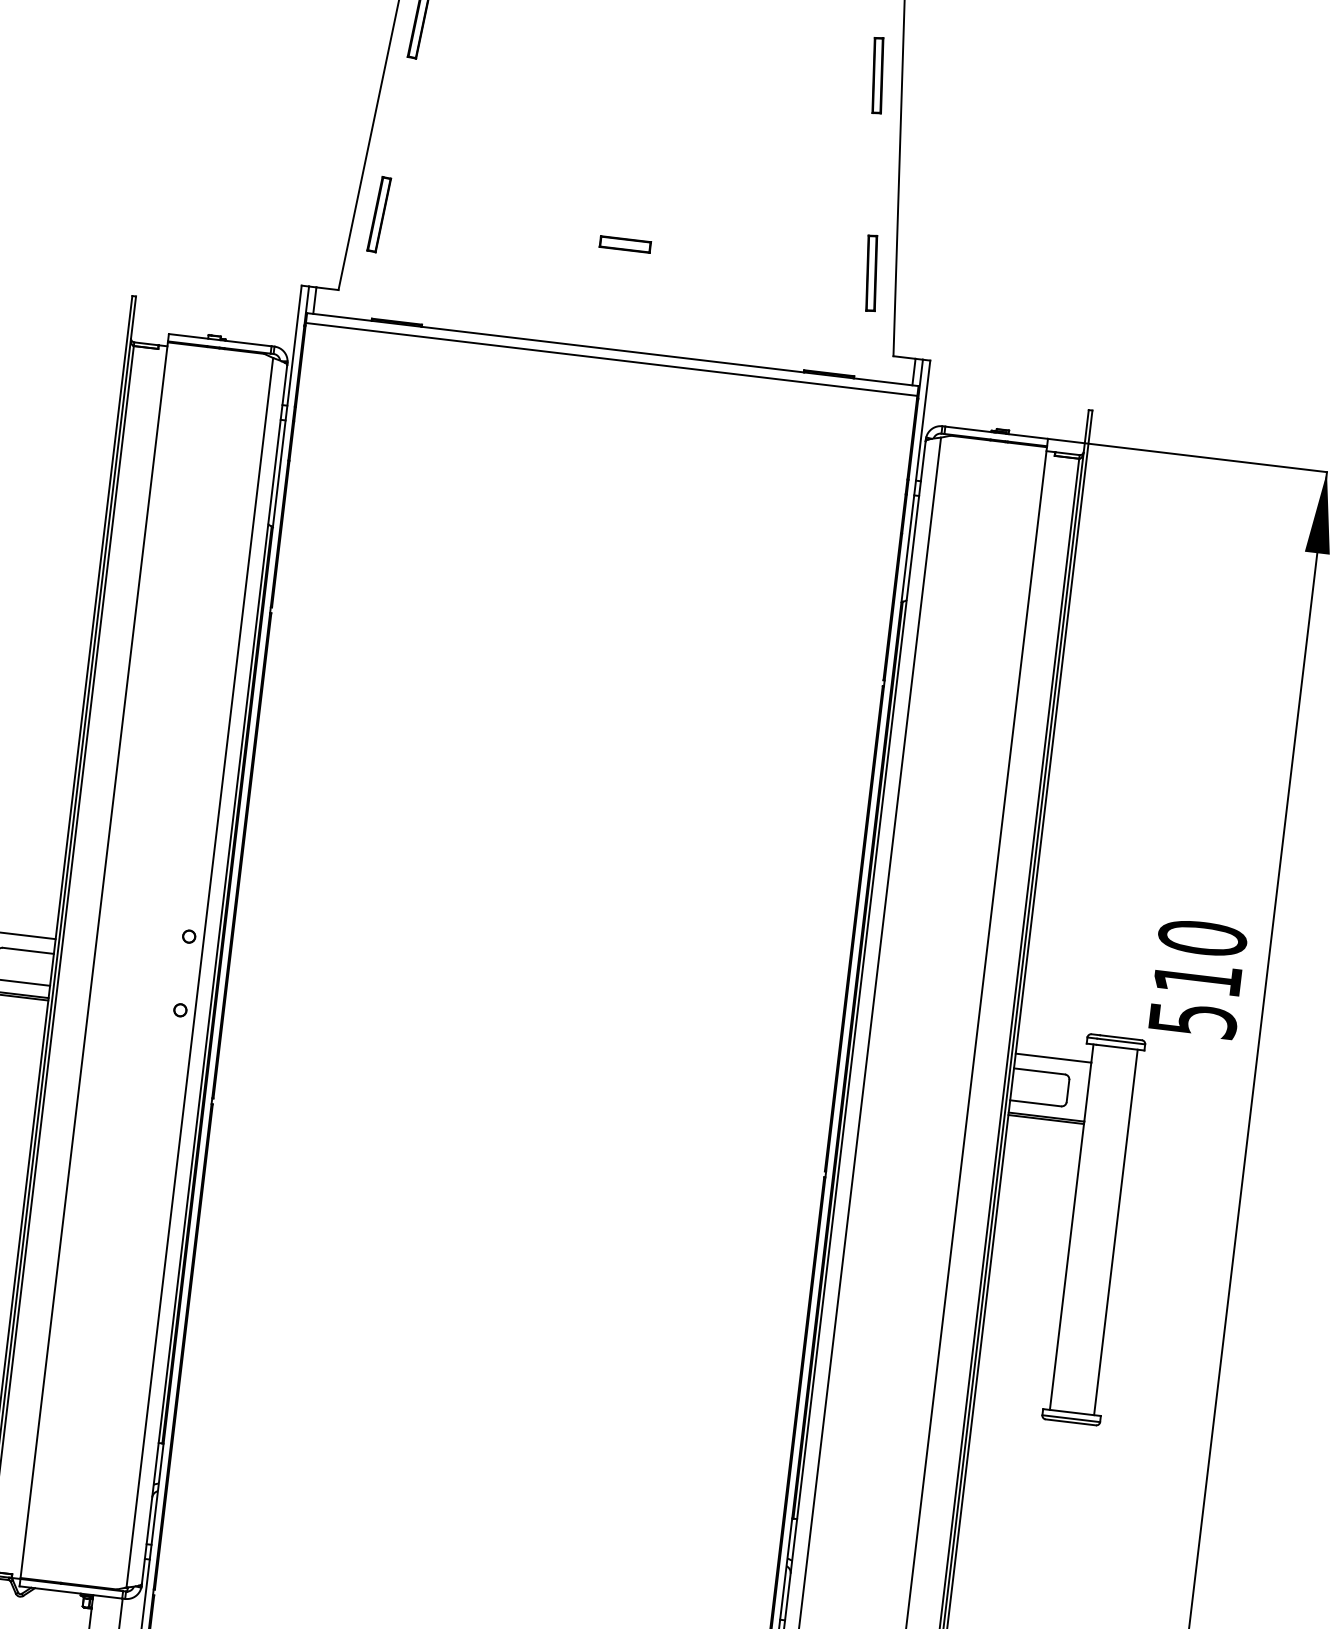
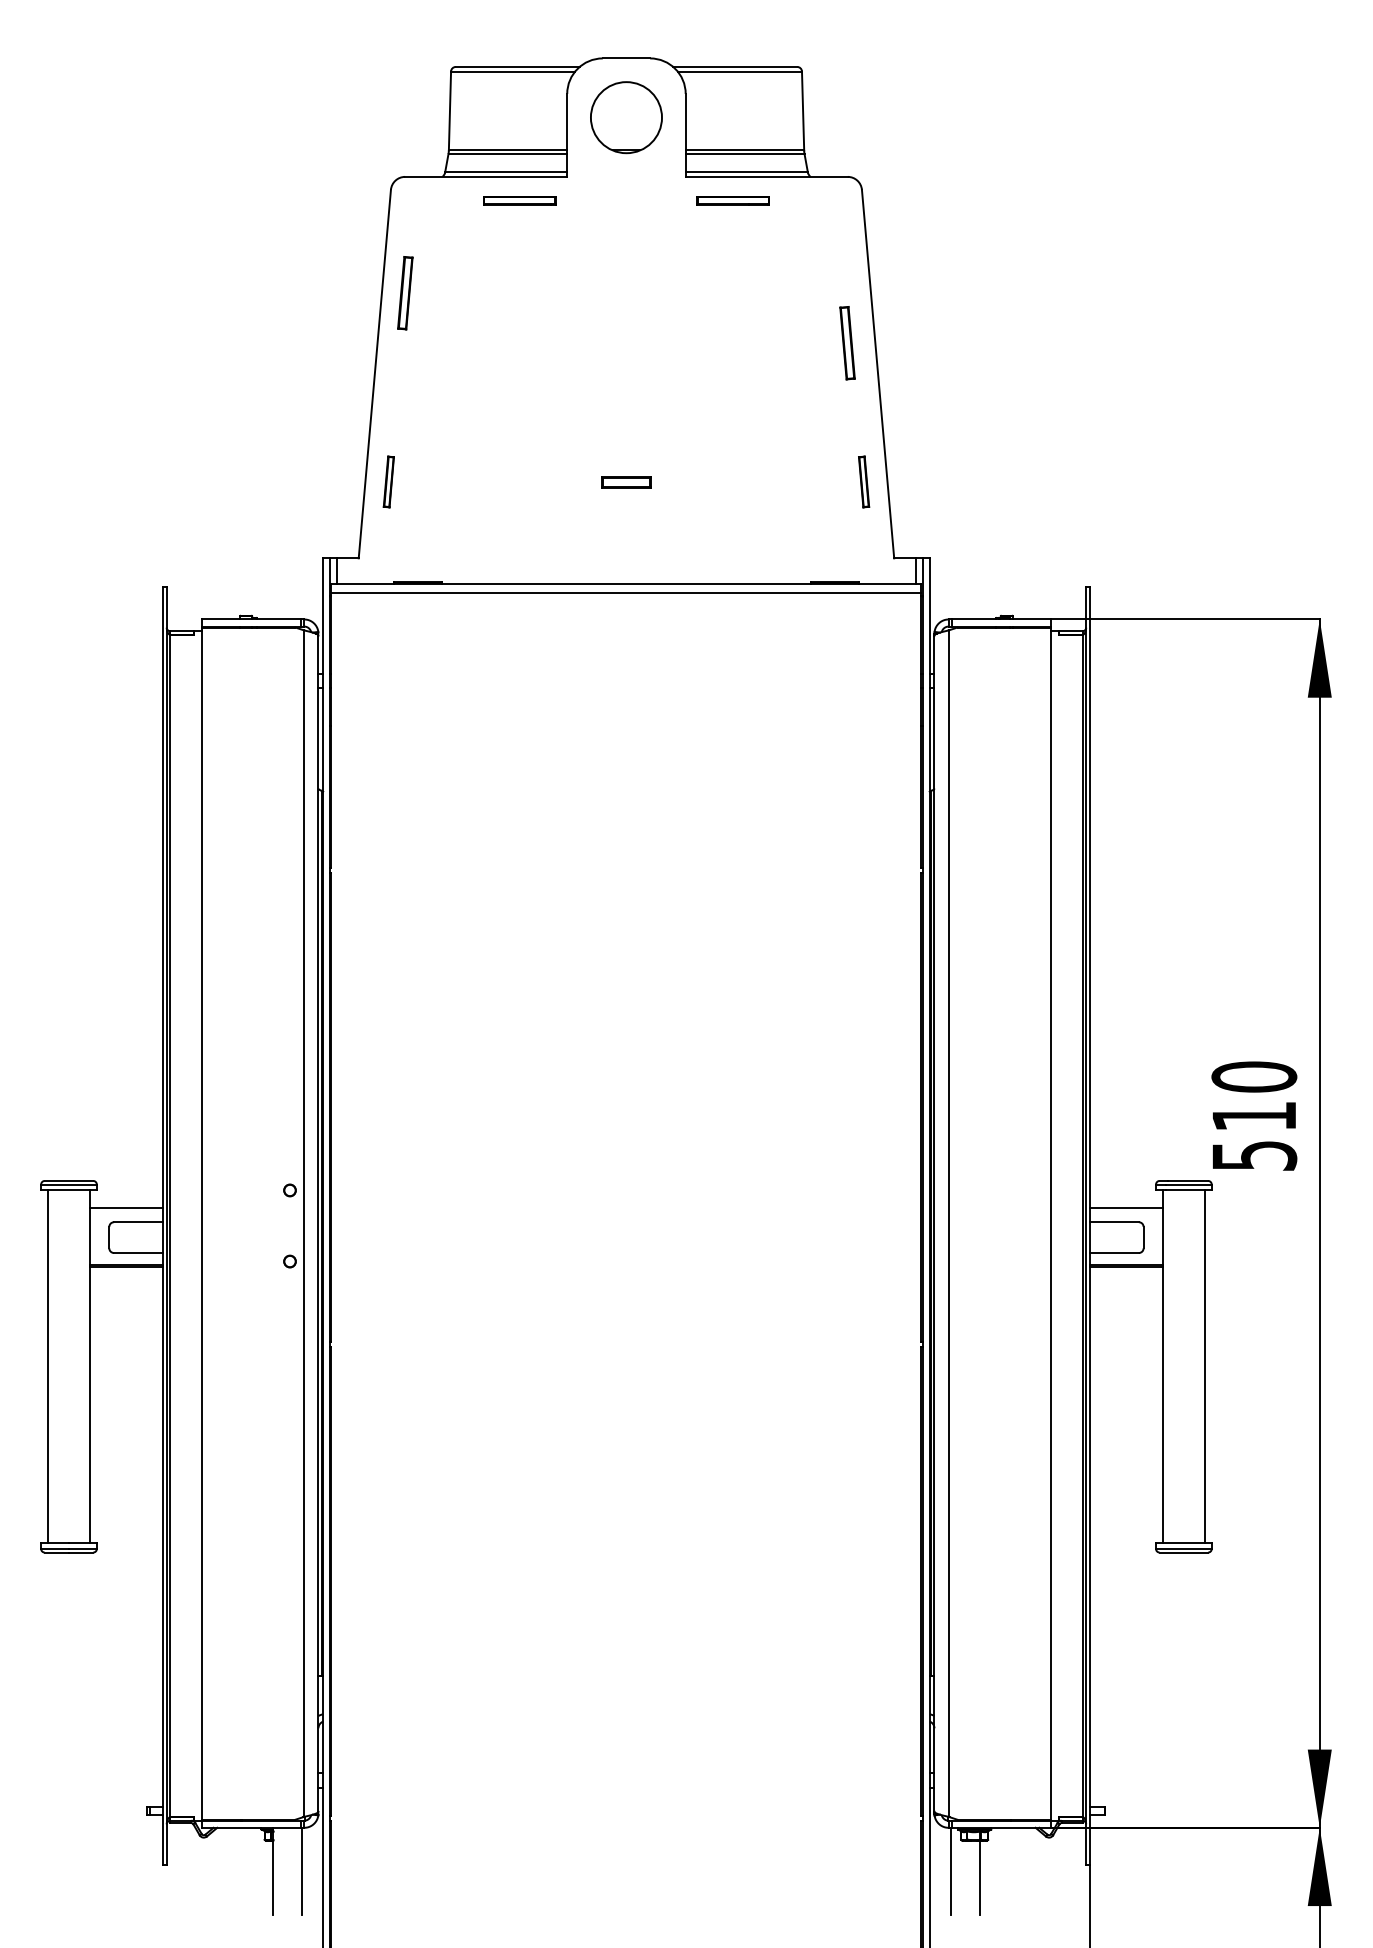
part: (877, 75) -> (847, 343), moved
part: (378, 214) -> (388, 481), size x0.7
part: (871, 272) -> (863, 481), size x0.7

